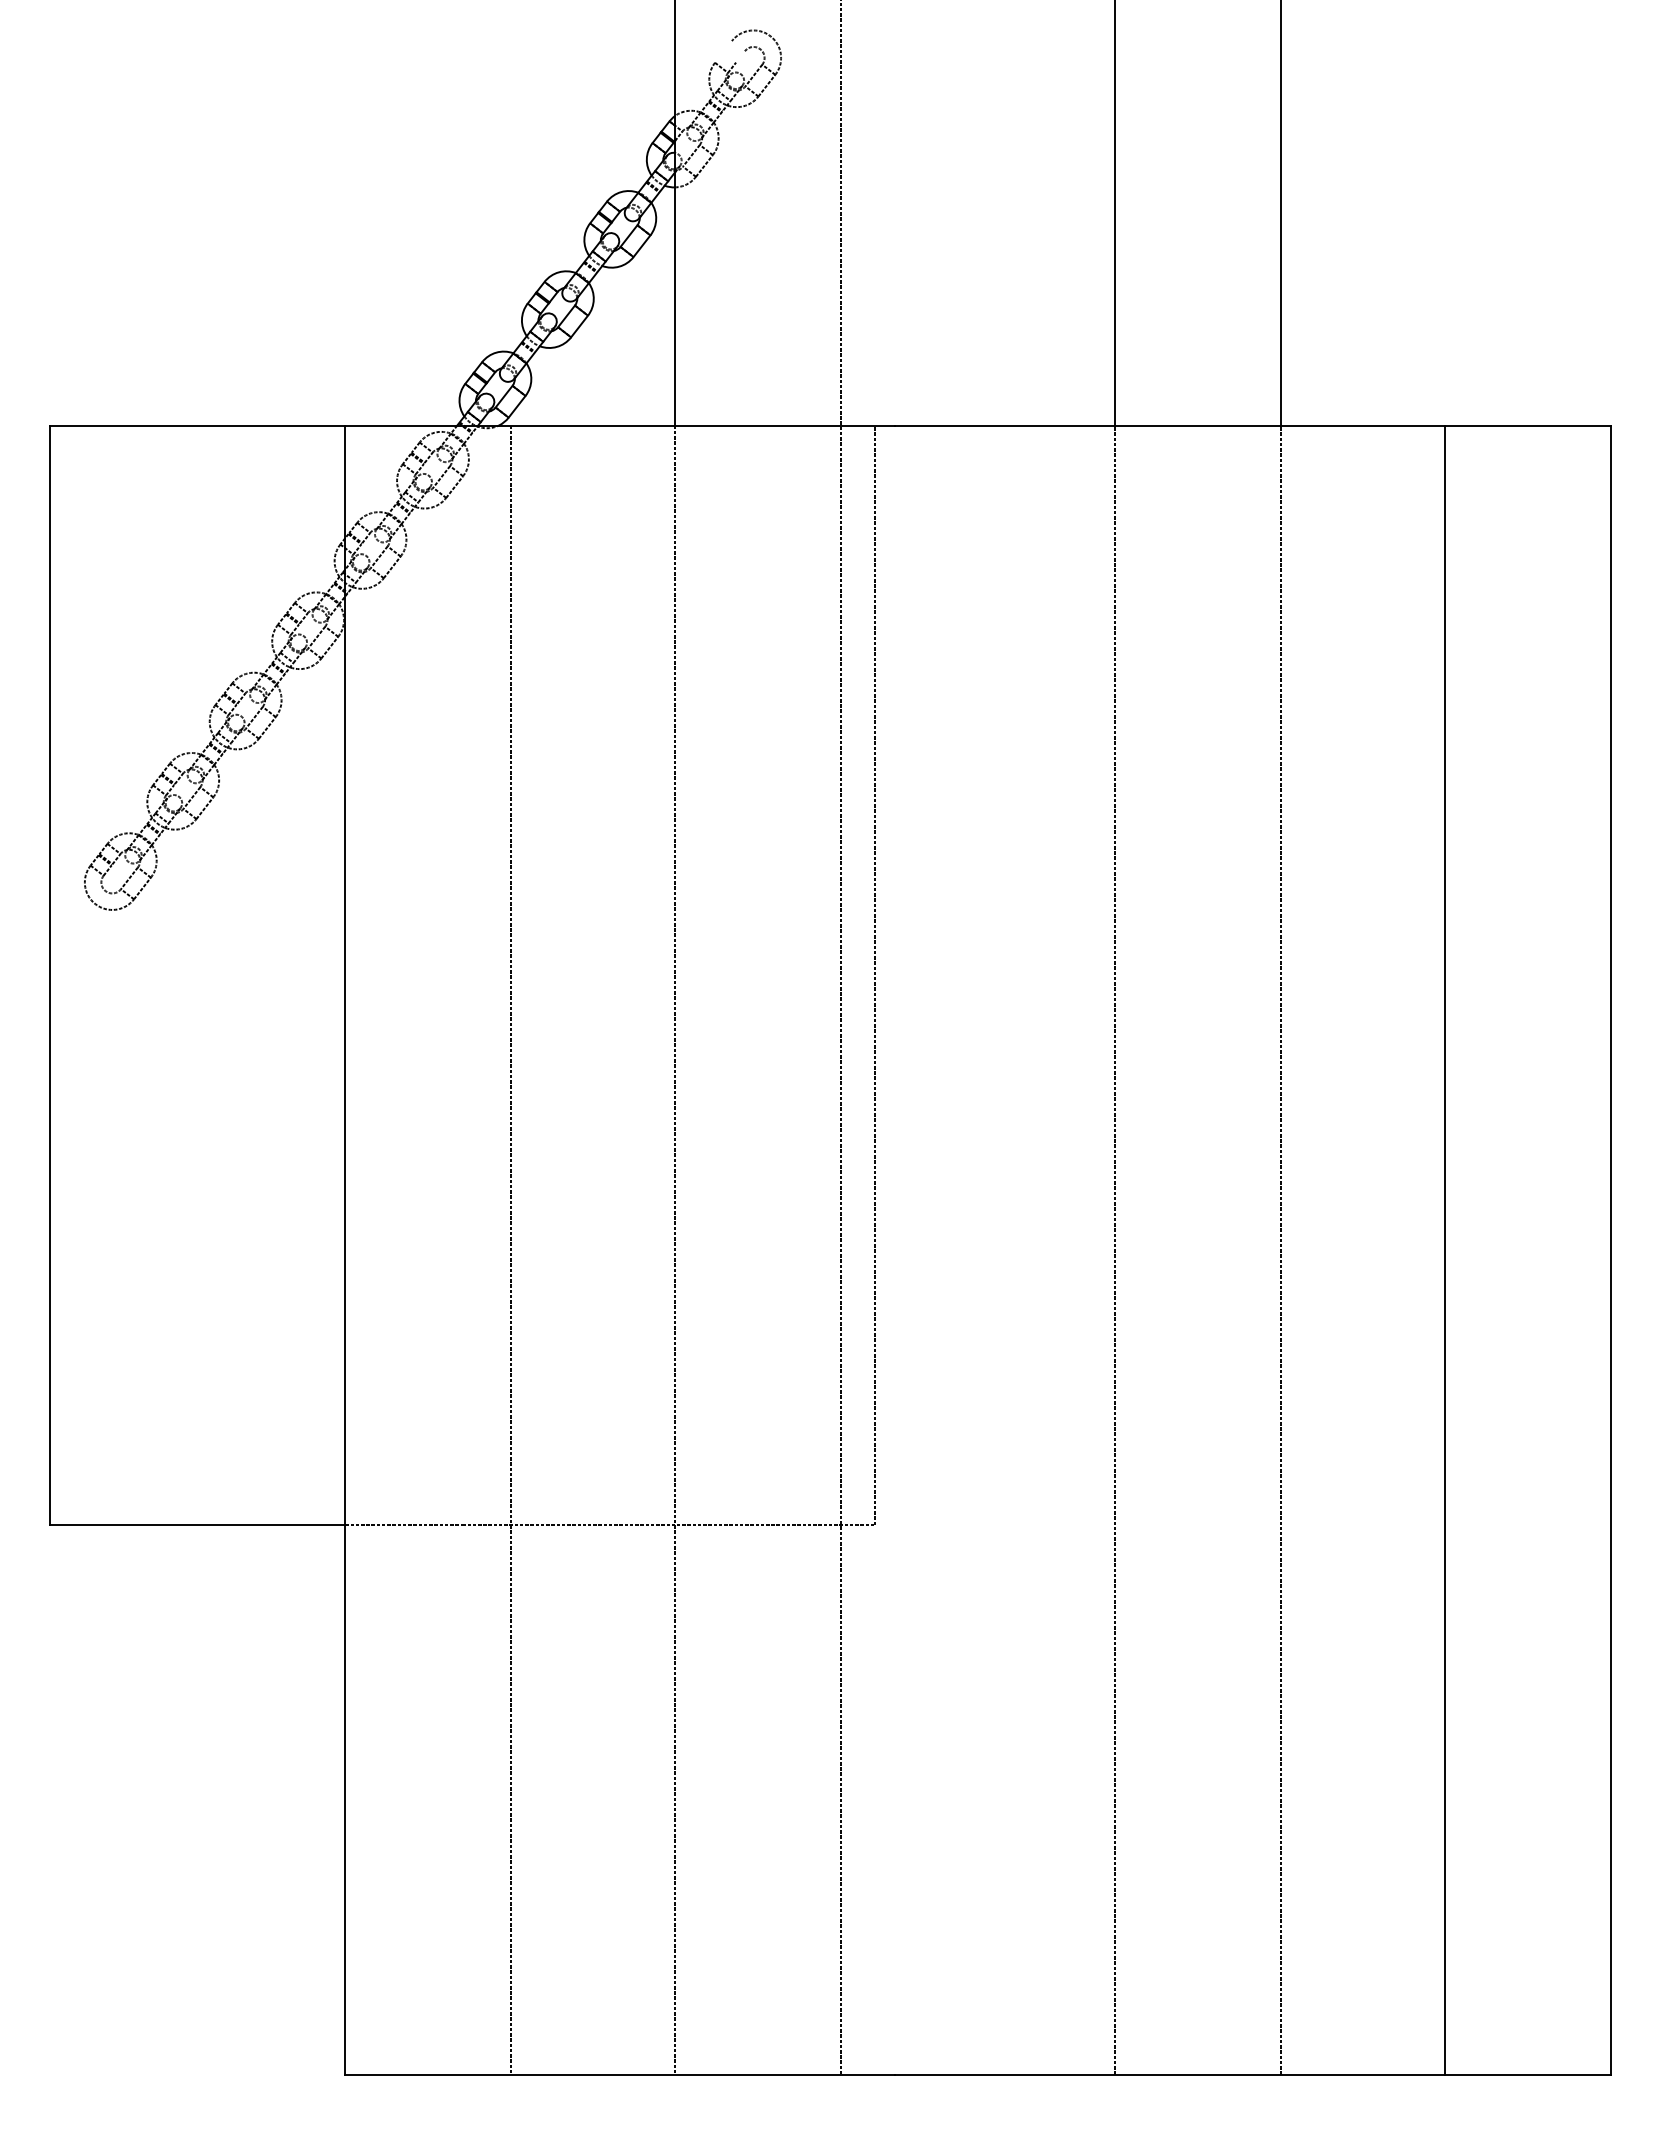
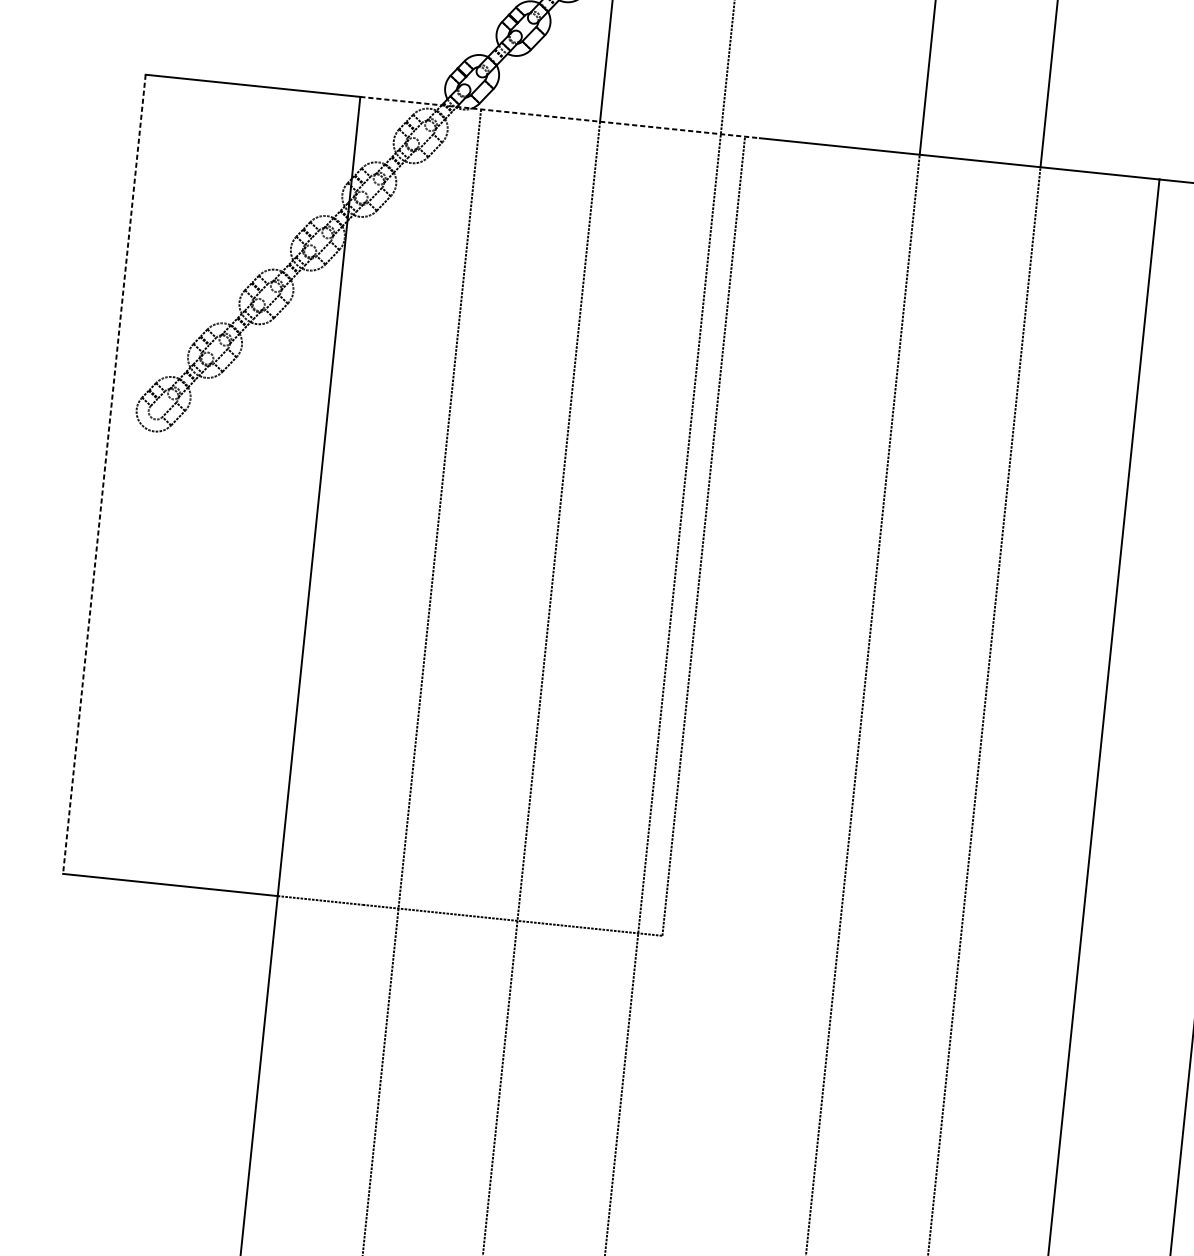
line: (620, 425) -> (560, 117), solid -> dashed
line: (49, 975) -> (104, 474), solid -> dashed

